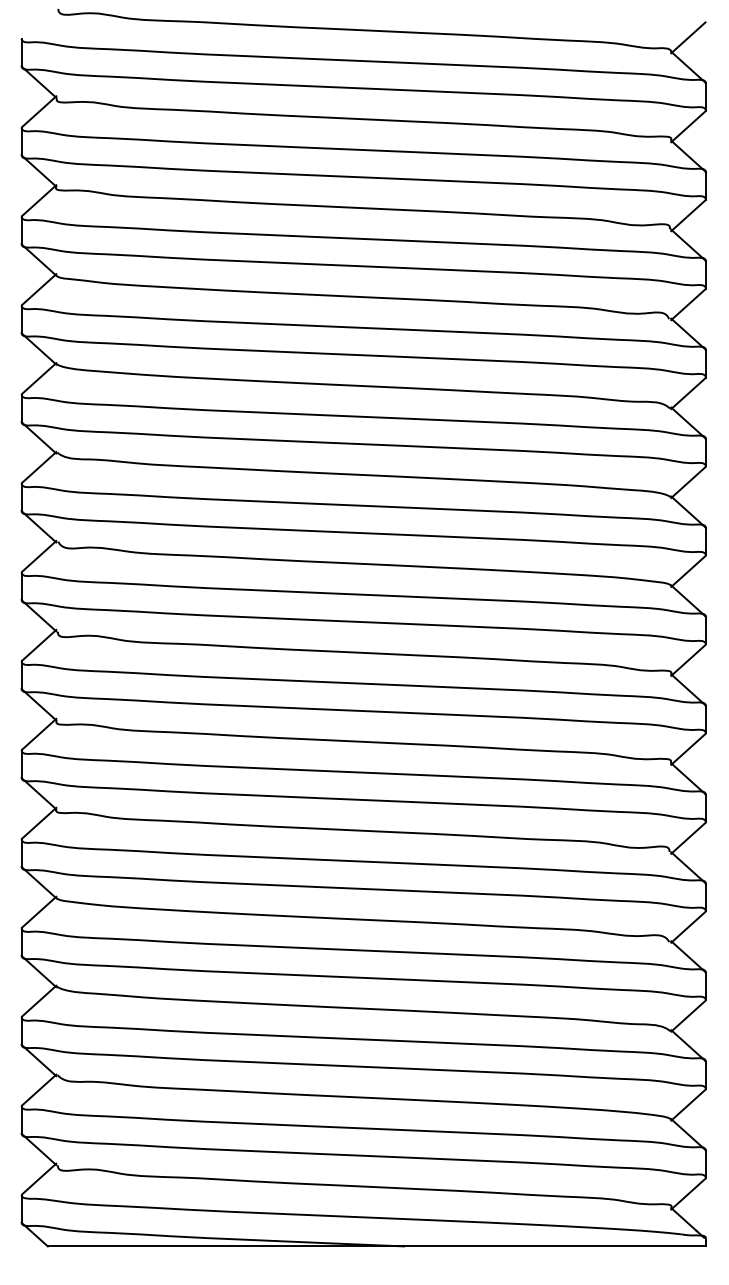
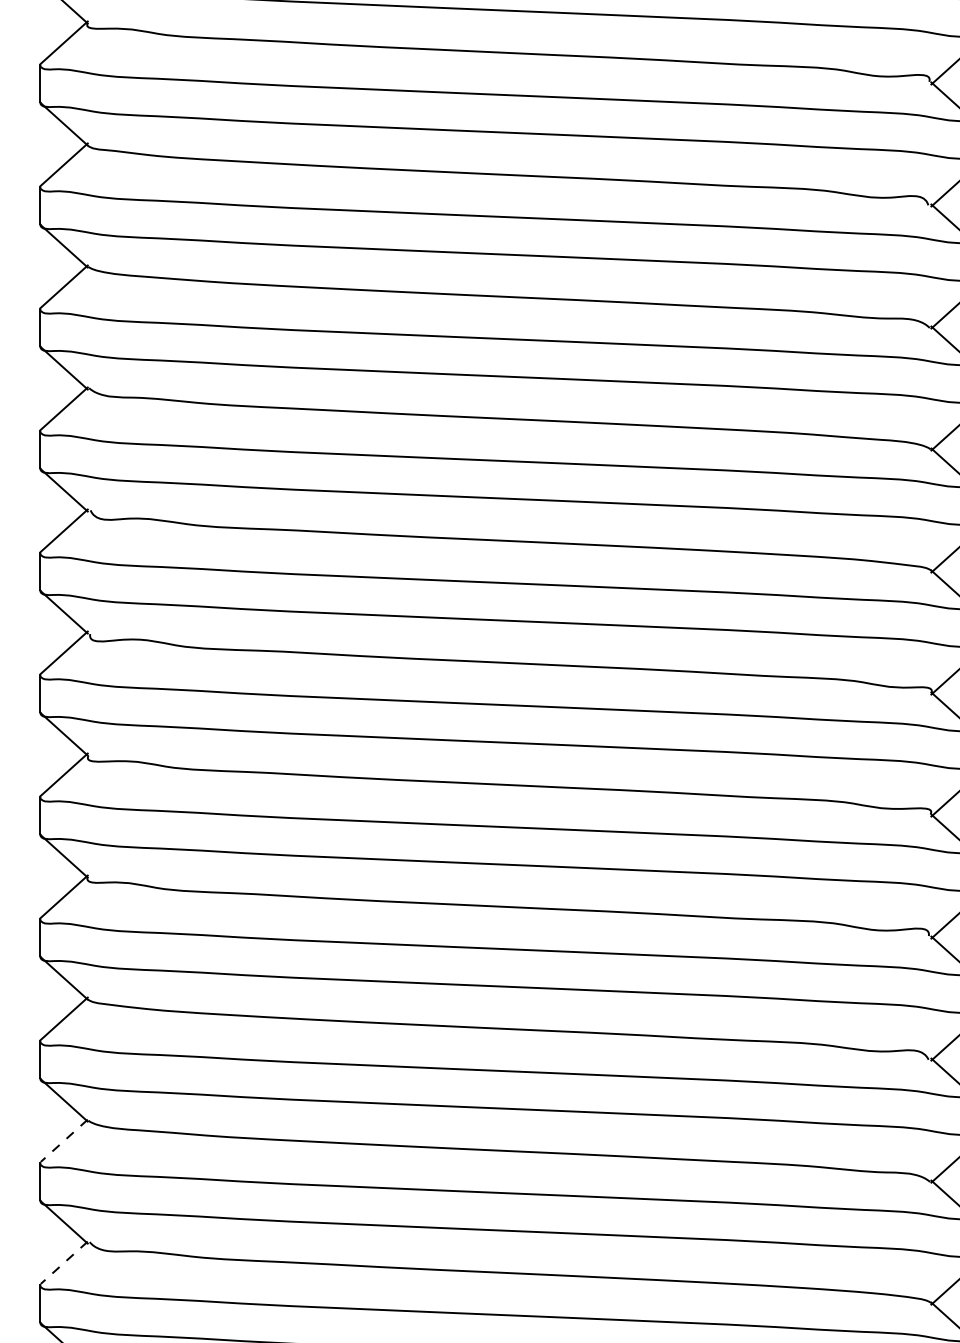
line: (38, 1001) -> (63, 1141), solid -> dashed
line: (38, 1090) -> (63, 1263), solid -> dashed

